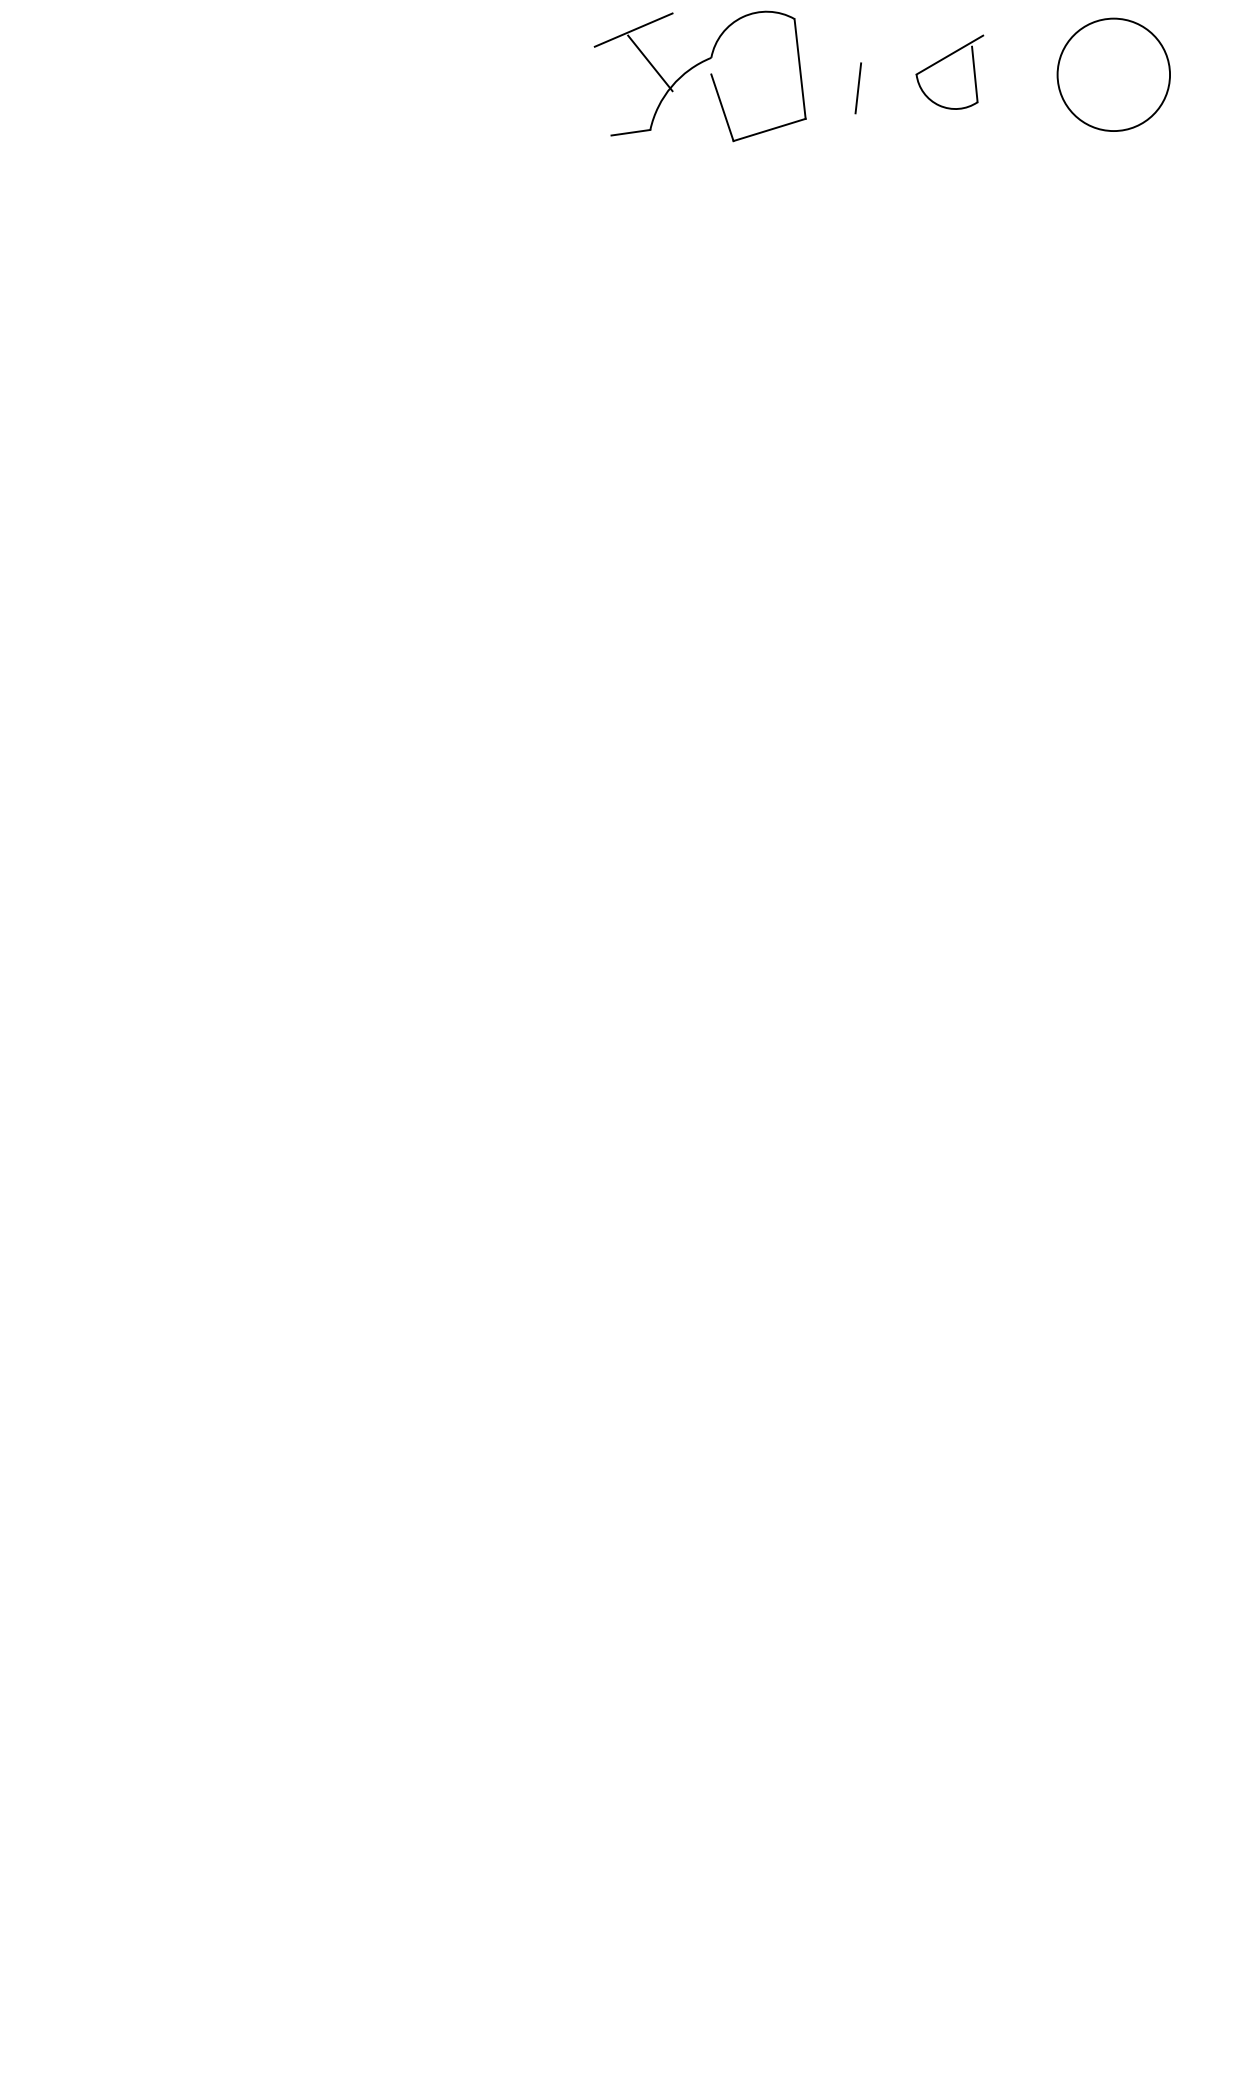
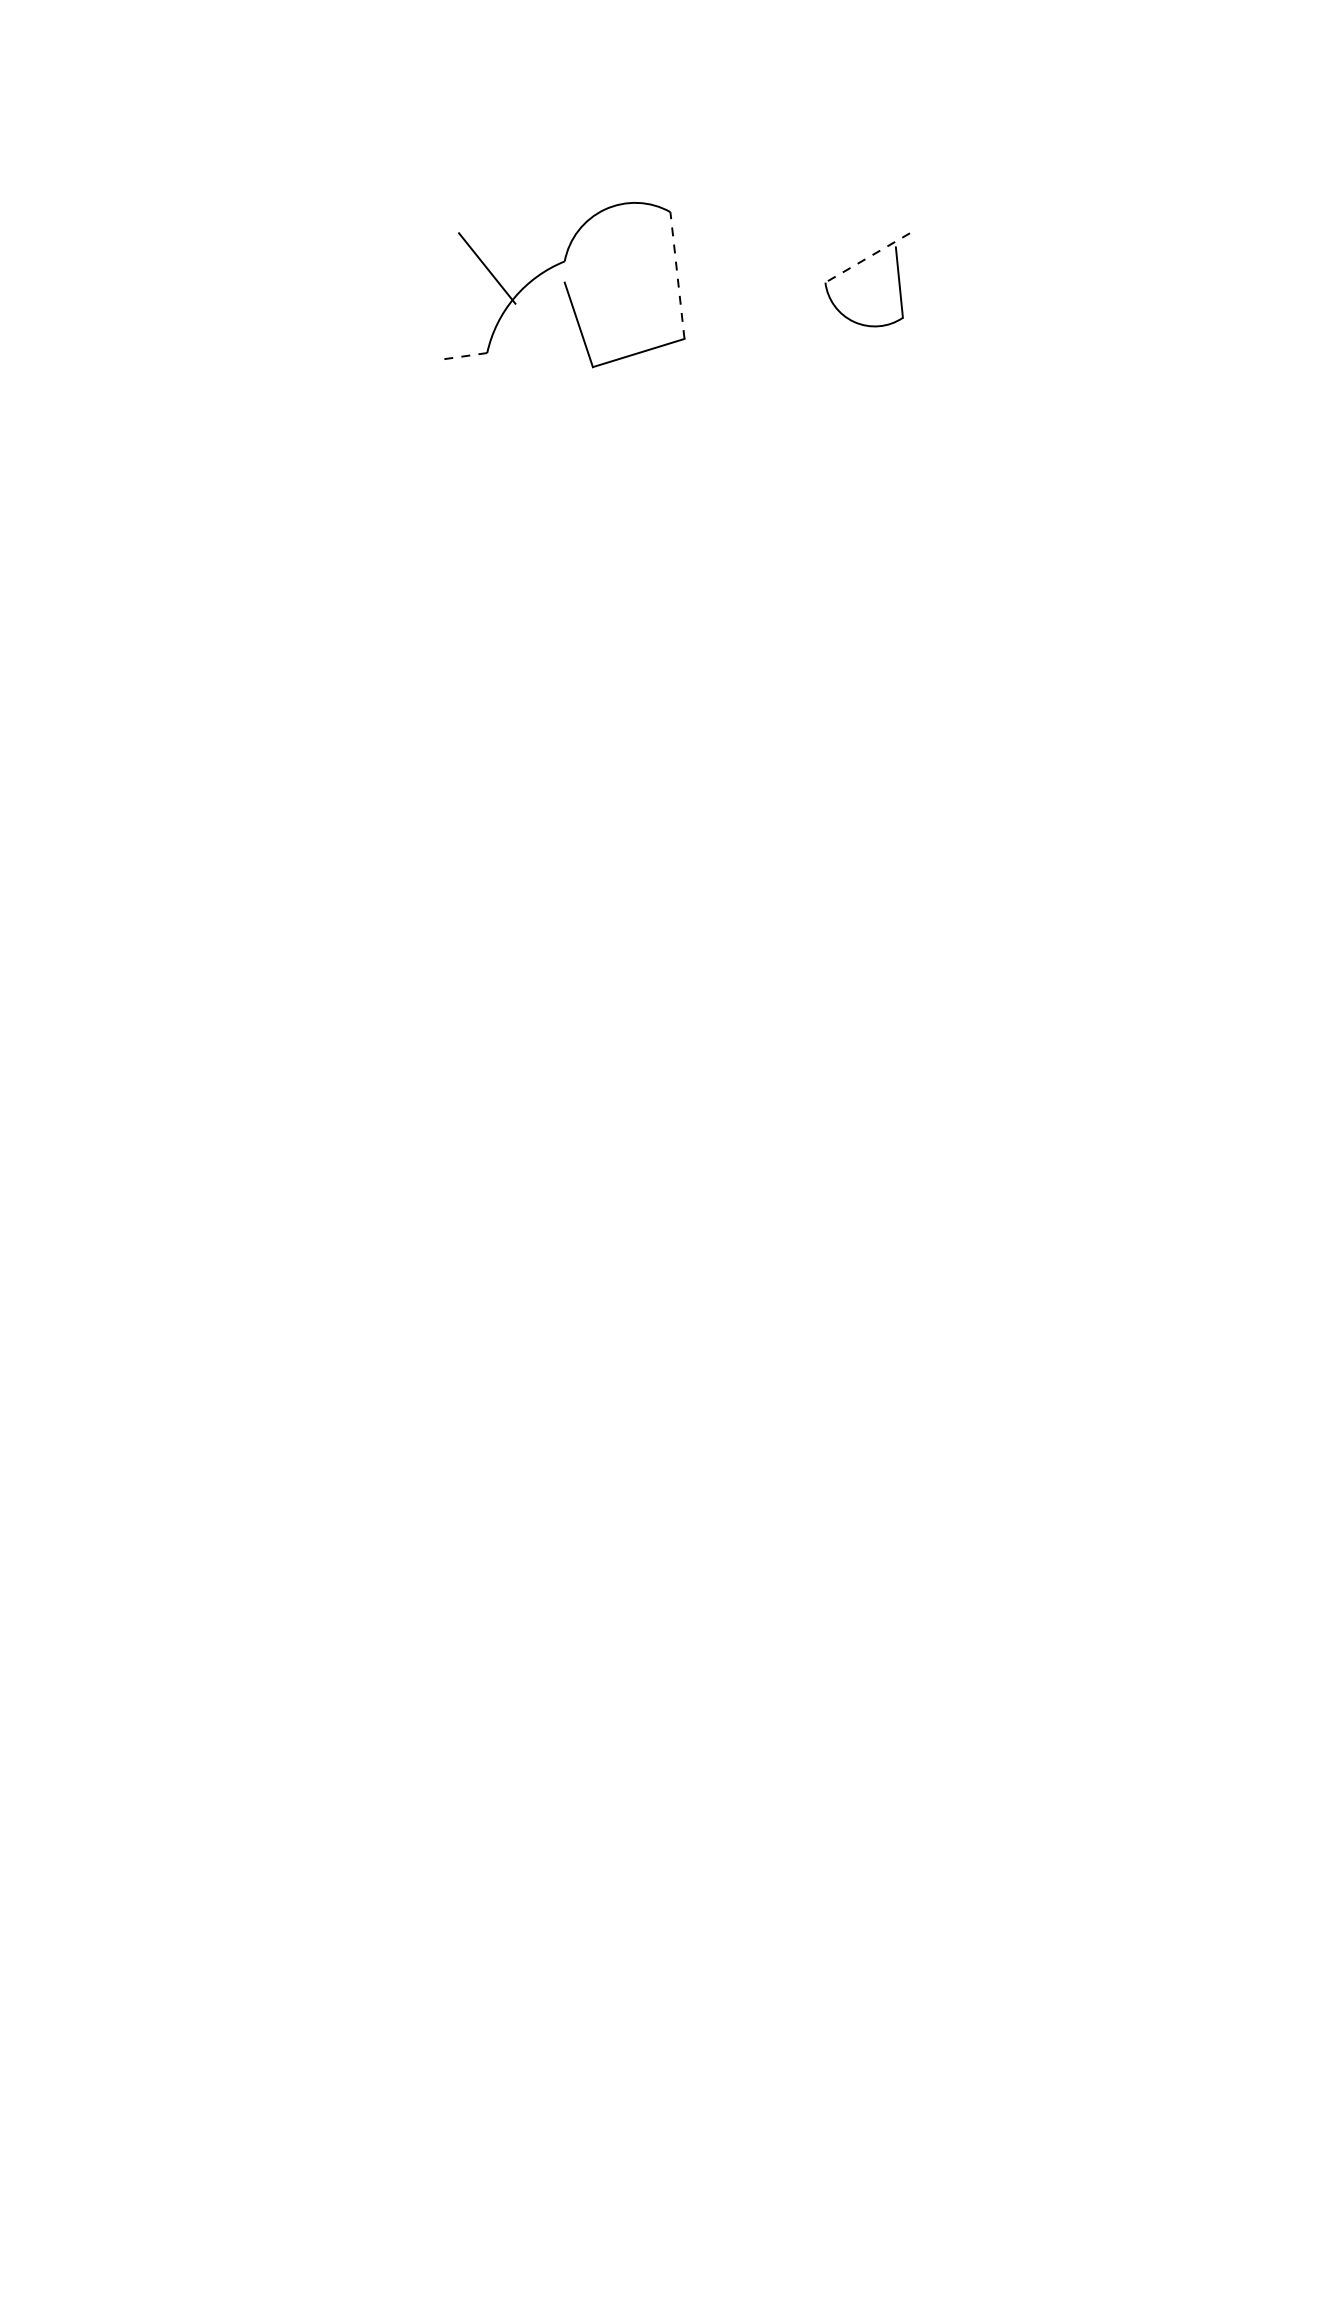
line: (633, 29) -> (465, 225), removed
line: (949, 55) -> (867, 258), solid -> dashed
line: (800, 68) -> (677, 274), solid -> dashed
circle: (1113, 74) -> (1075, 282), removed
line: (857, 88) -> (750, 300), removed
line: (630, 132) -> (462, 356), solid -> dashed

